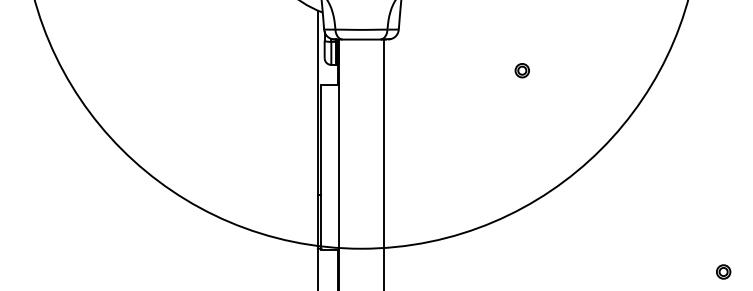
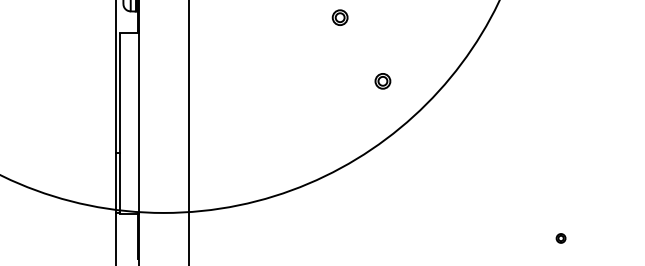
part: (560, 128) -> (382, 81), added
part: (723, 271) -> (560, 237), size x0.6

